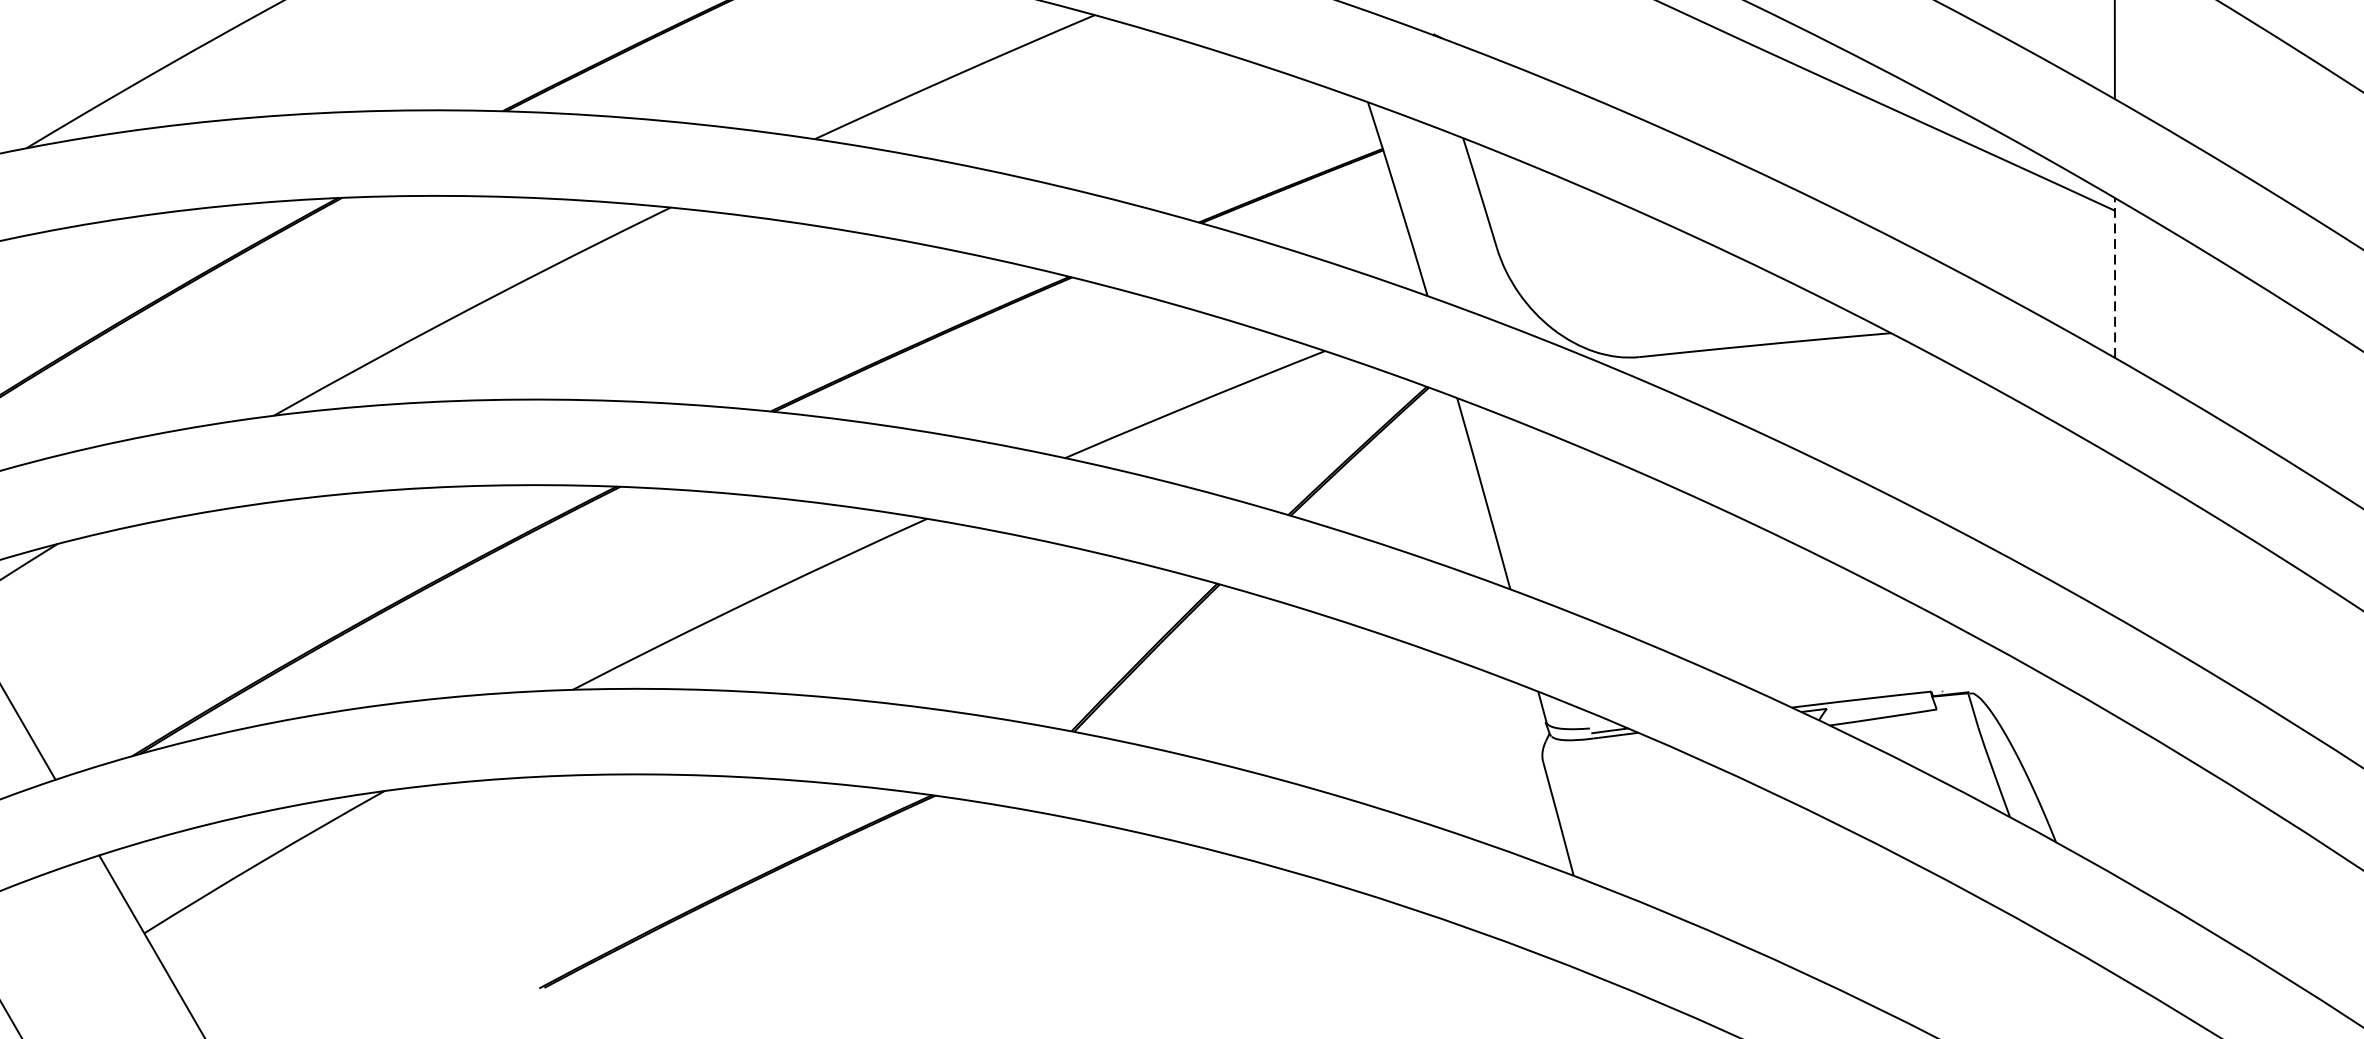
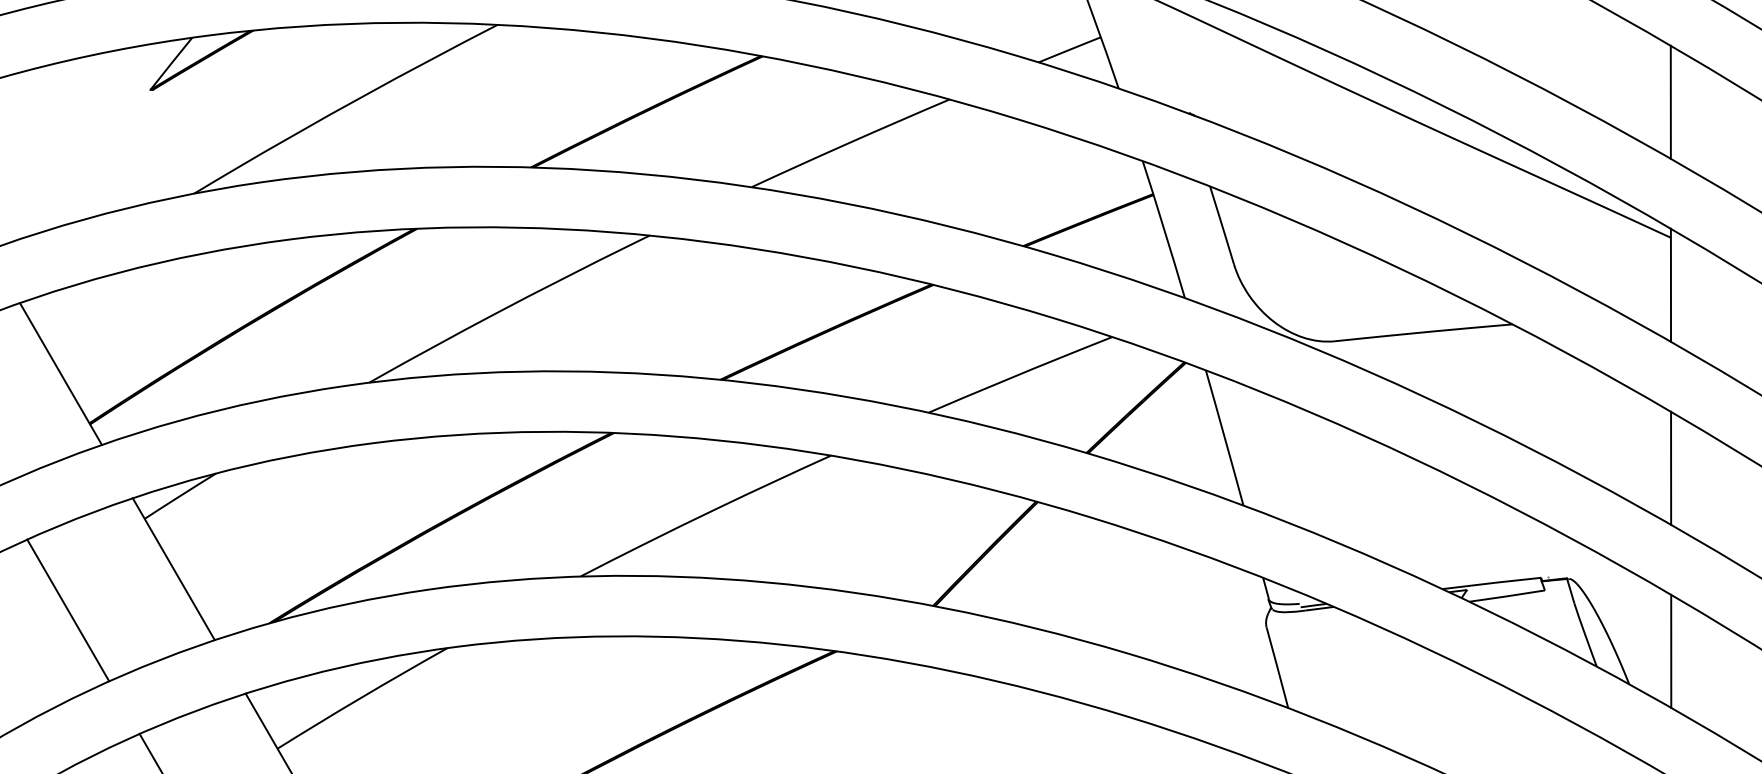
line: (2114, 278) -> (1670, 285), dashed -> solid
line: (2115, 535) -> (1671, 467), added
line: (2115, 794) -> (1671, 650), added

